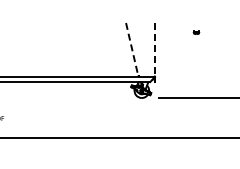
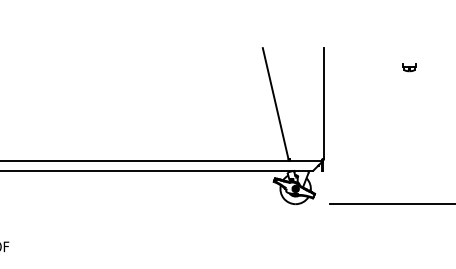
line: (155, 49) -> (324, 103), dashed -> solid
line: (132, 50) -> (276, 105), dashed -> solid

